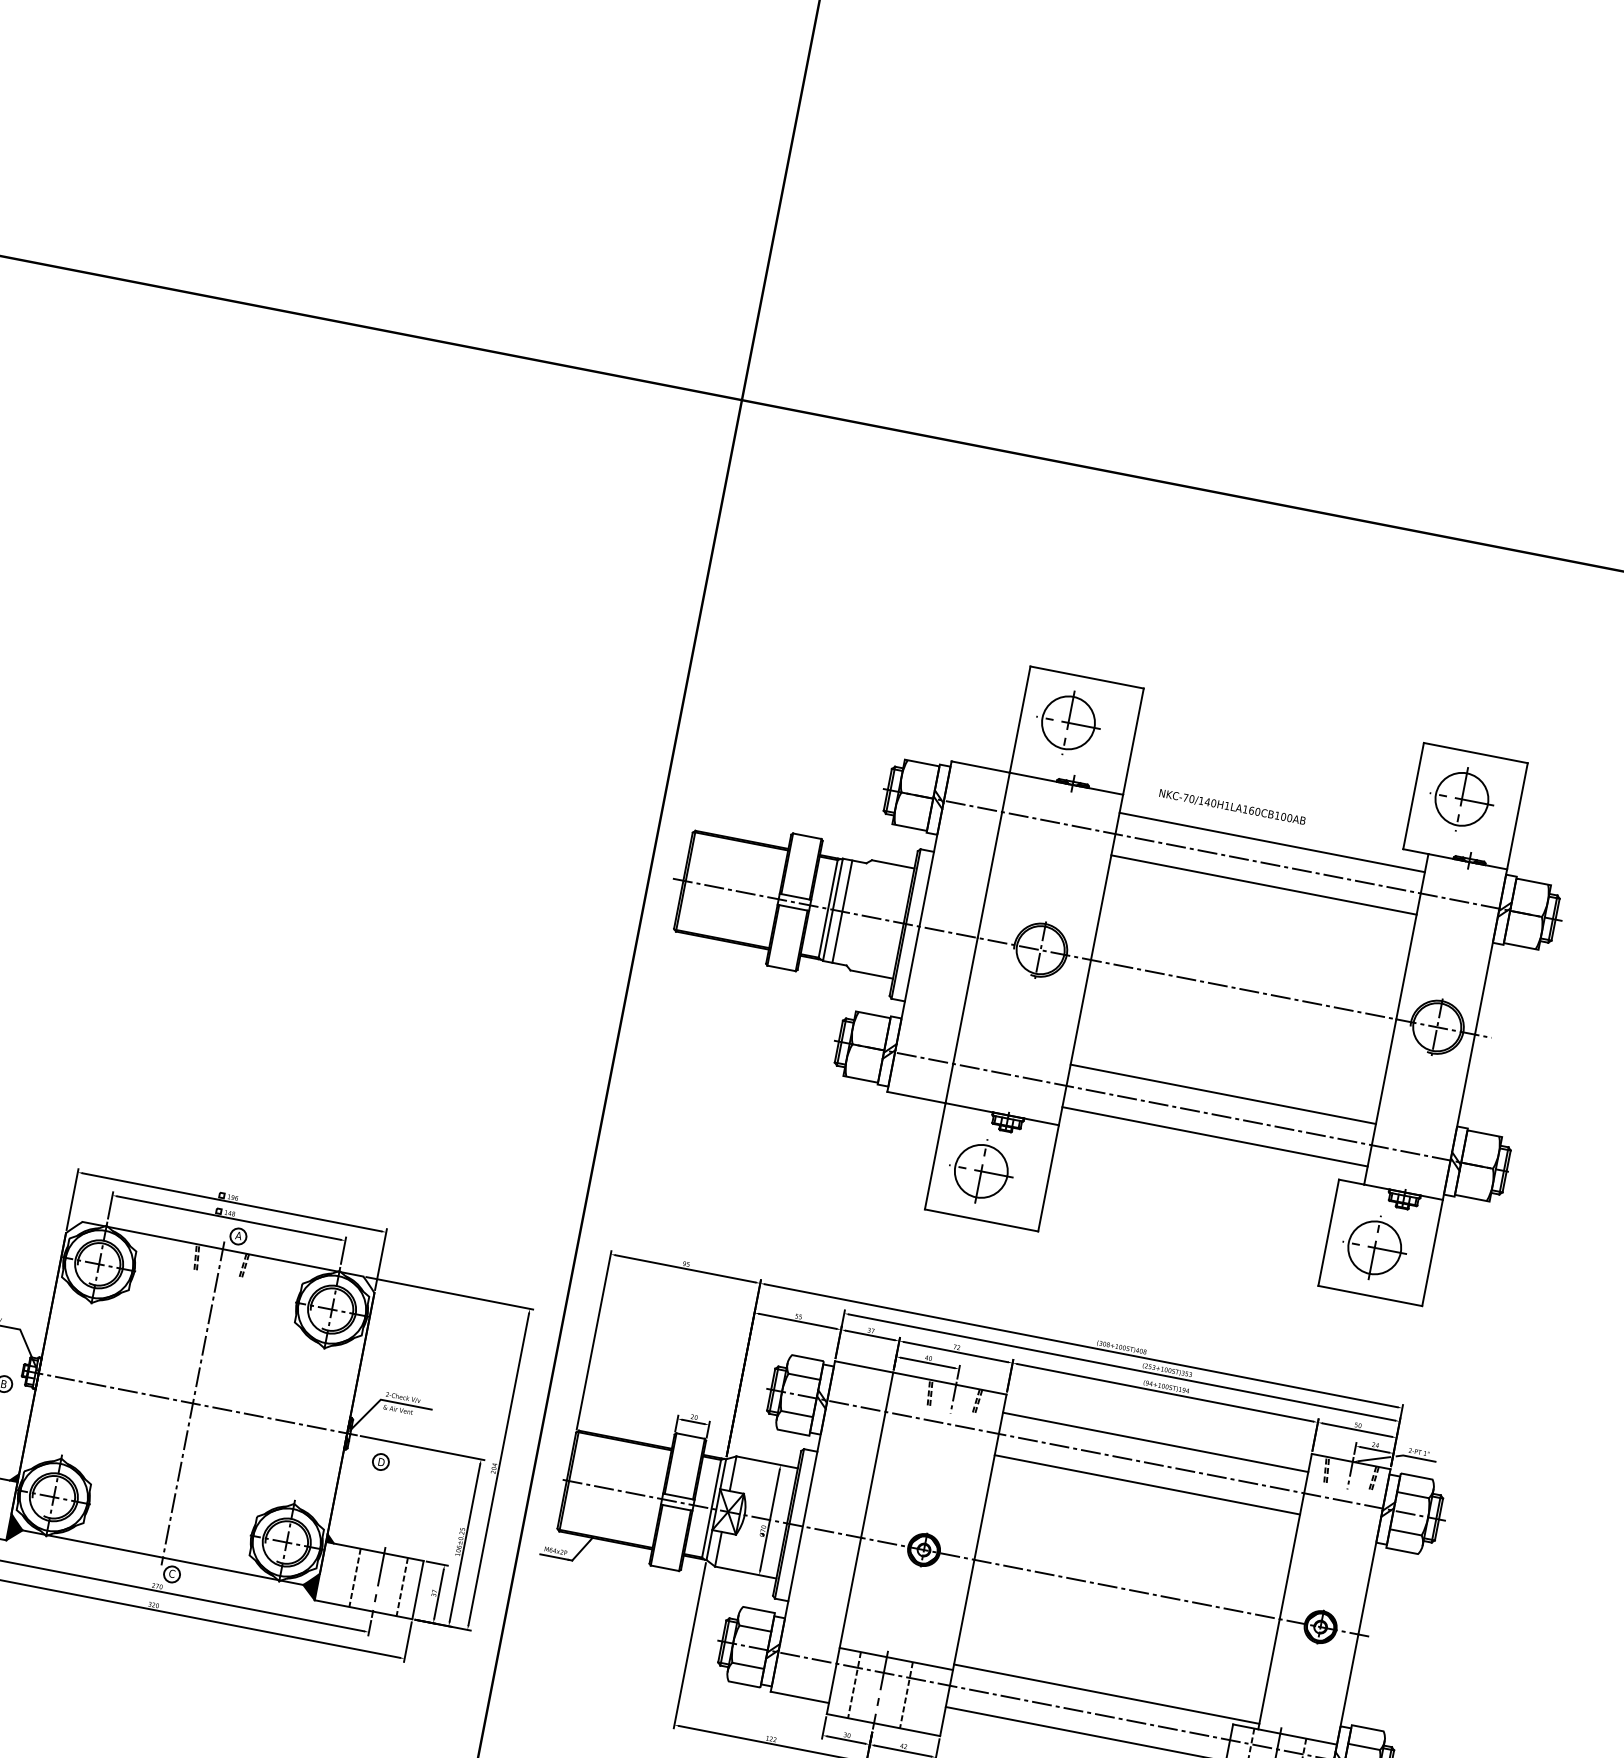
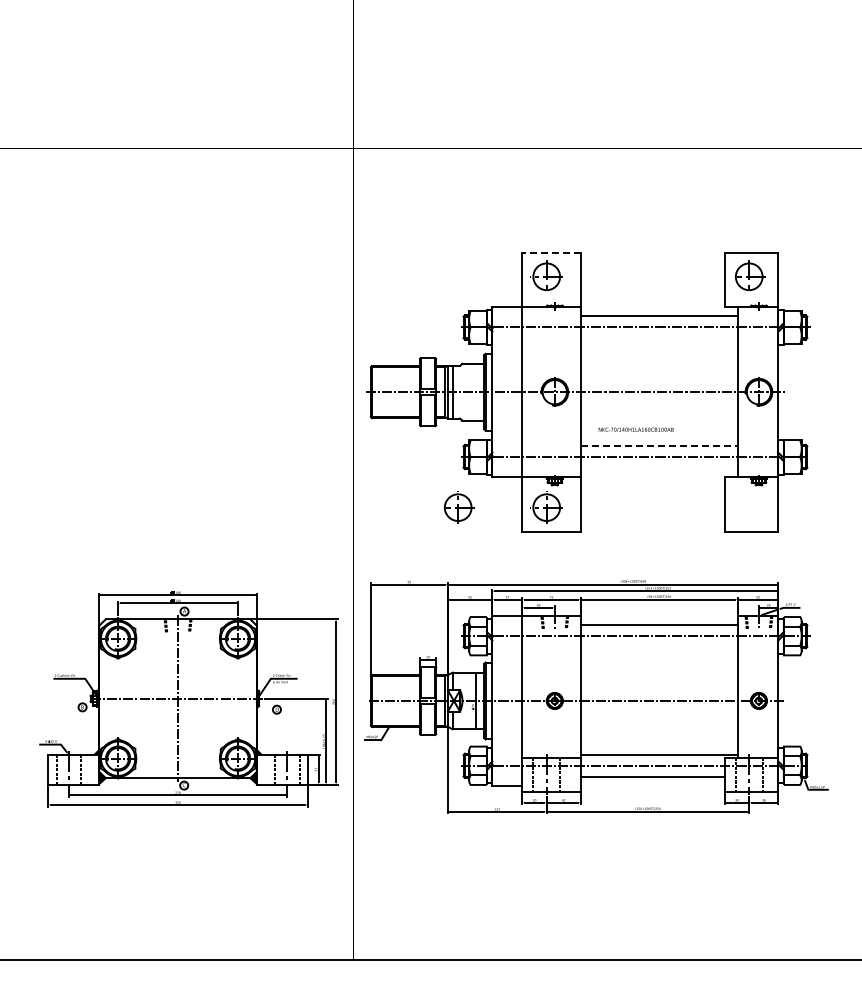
line: (1086, 677) -> (551, 252), solid -> dashed
text: (1231, 806) -> (635, 429), moved
line: (1262, 884) -> (658, 338), removed
line: (1223, 1095) -> (659, 446), solid -> dashed
line: (1213, 1135) -> (658, 467), removed
part: (1377, 1248) -> (459, 507), moved
line: (1145, 1485) -> (658, 647), removed

